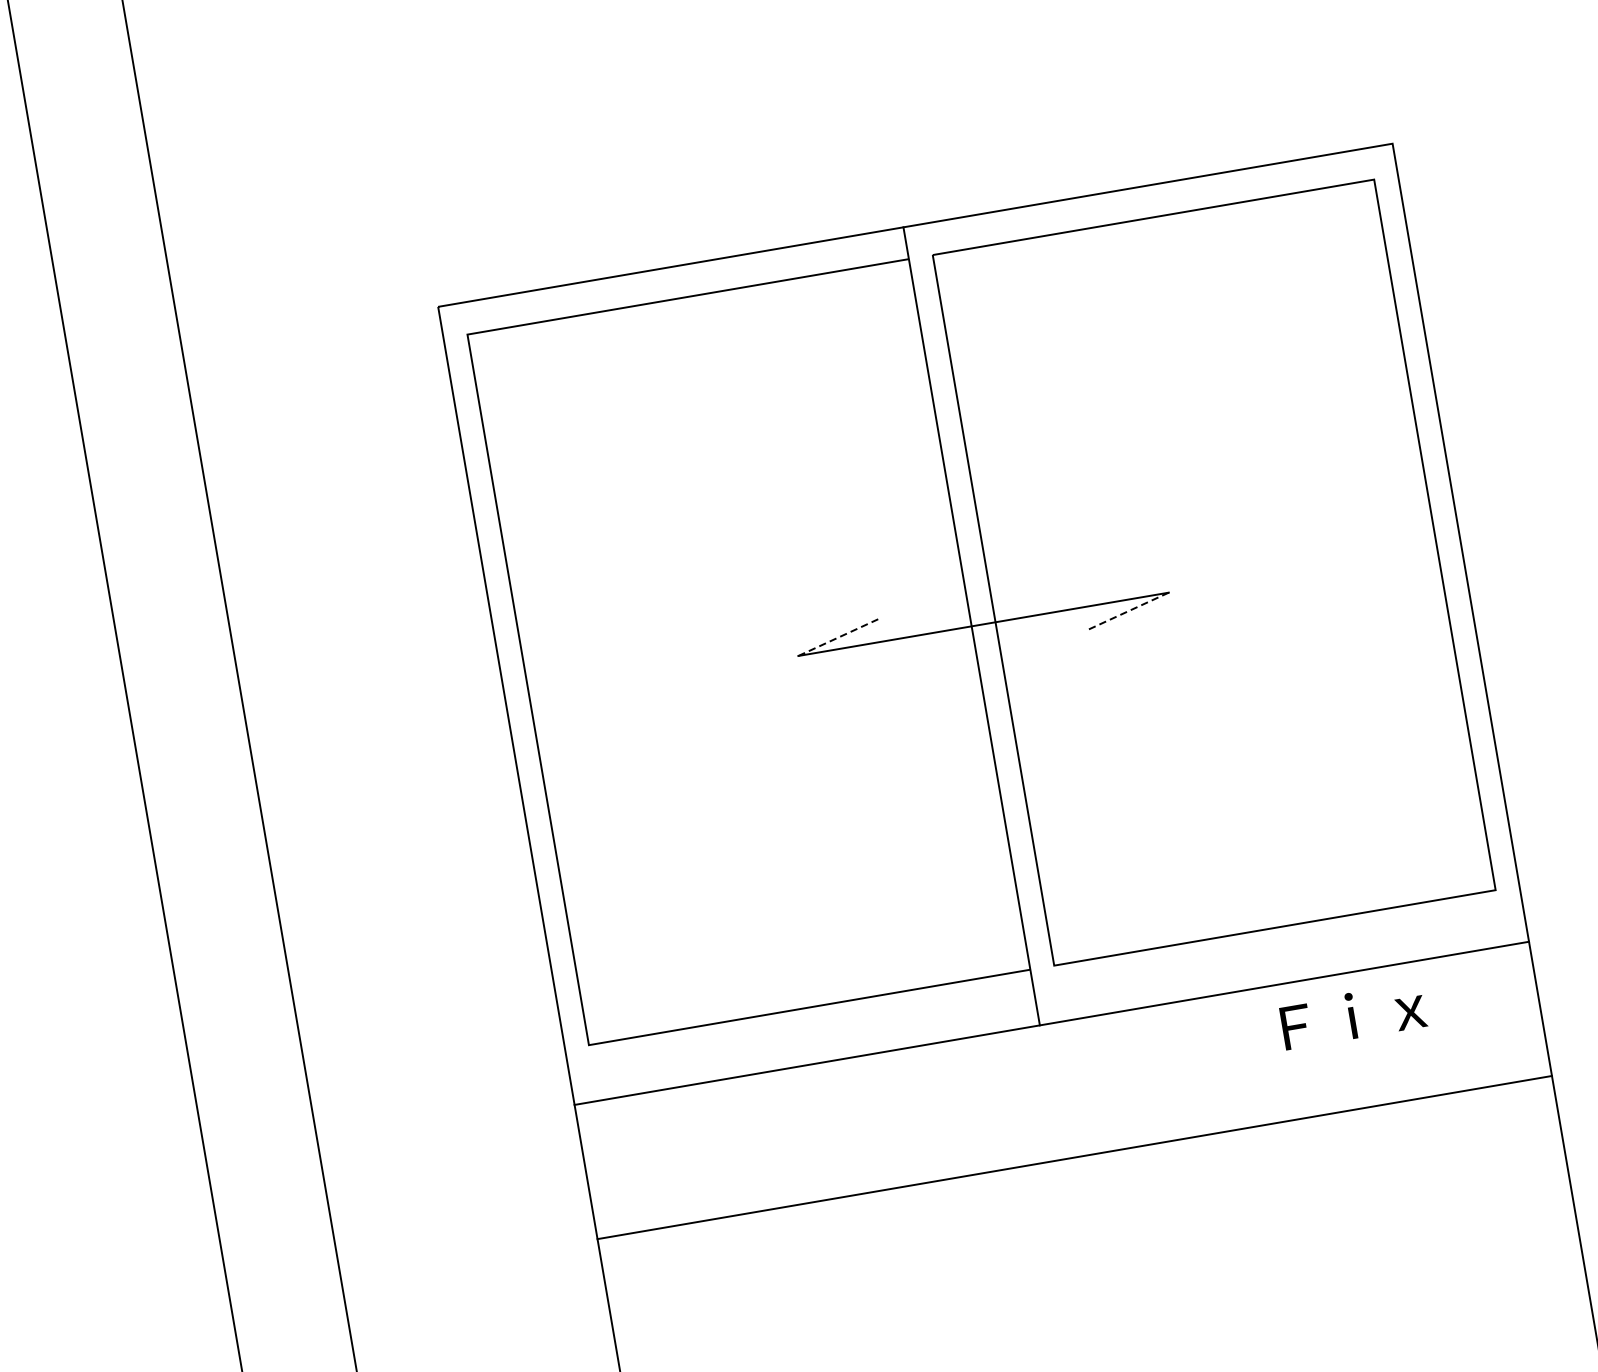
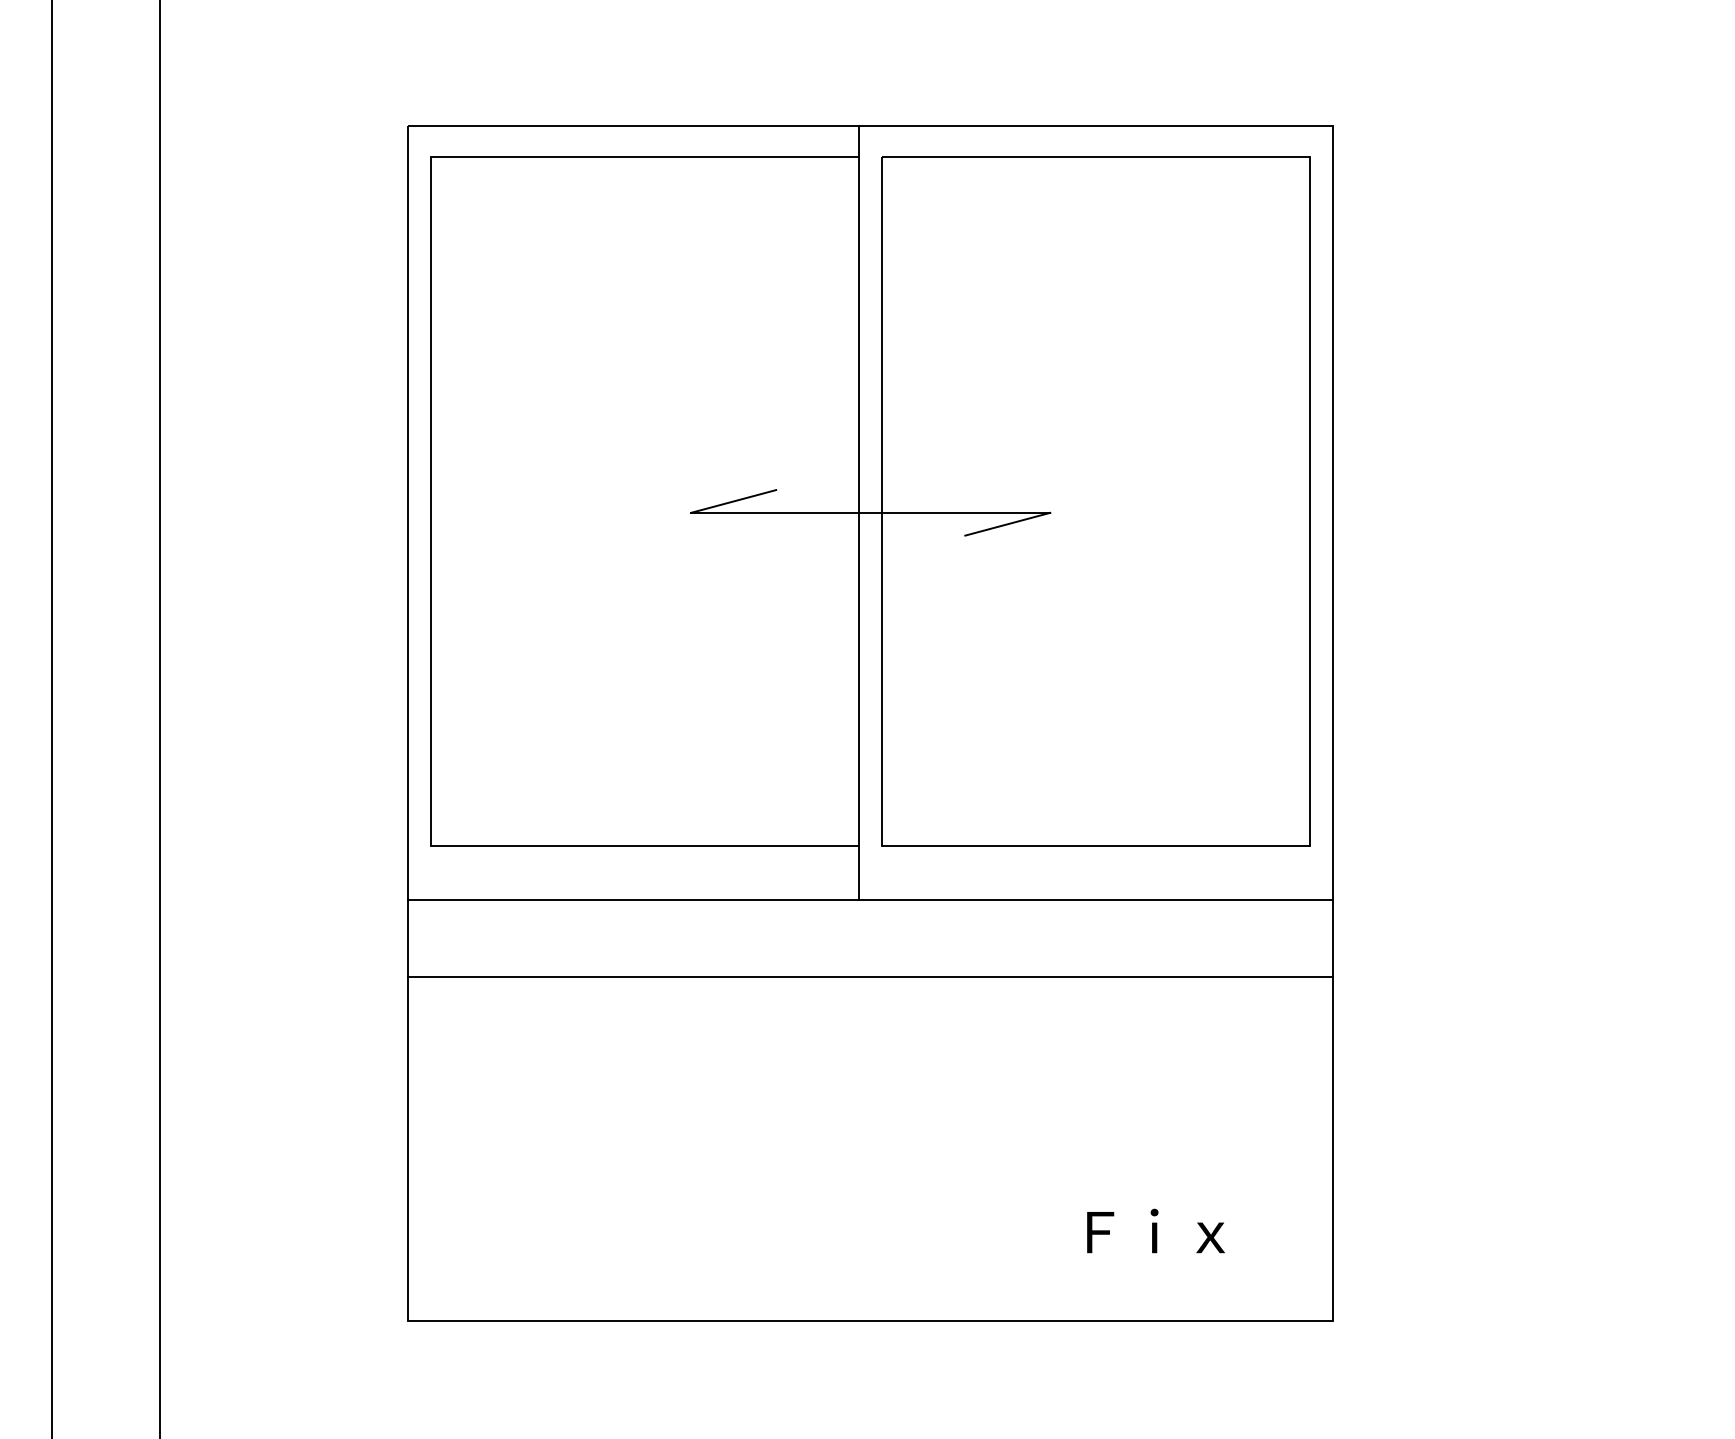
line: (1126, 612) -> (1007, 524), dashed -> solid
line: (840, 636) -> (733, 501), dashed -> solid
text: (1352, 1015) -> (1155, 1230), moved
line: (1074, 1157) -> (870, 976), moved

